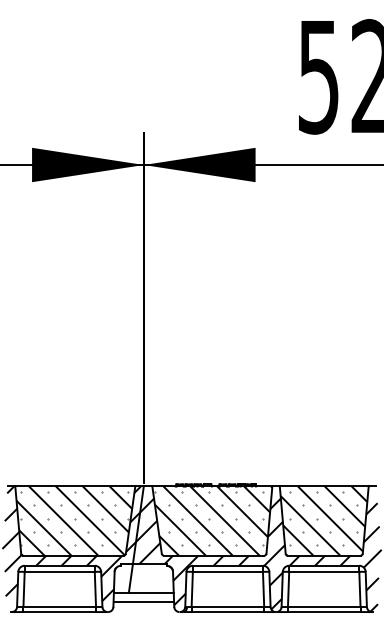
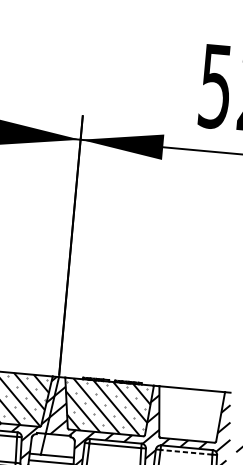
hatch: (323, 520) -> (189, 414), removed
line: (323, 571) -> (185, 451), solid -> dashed

